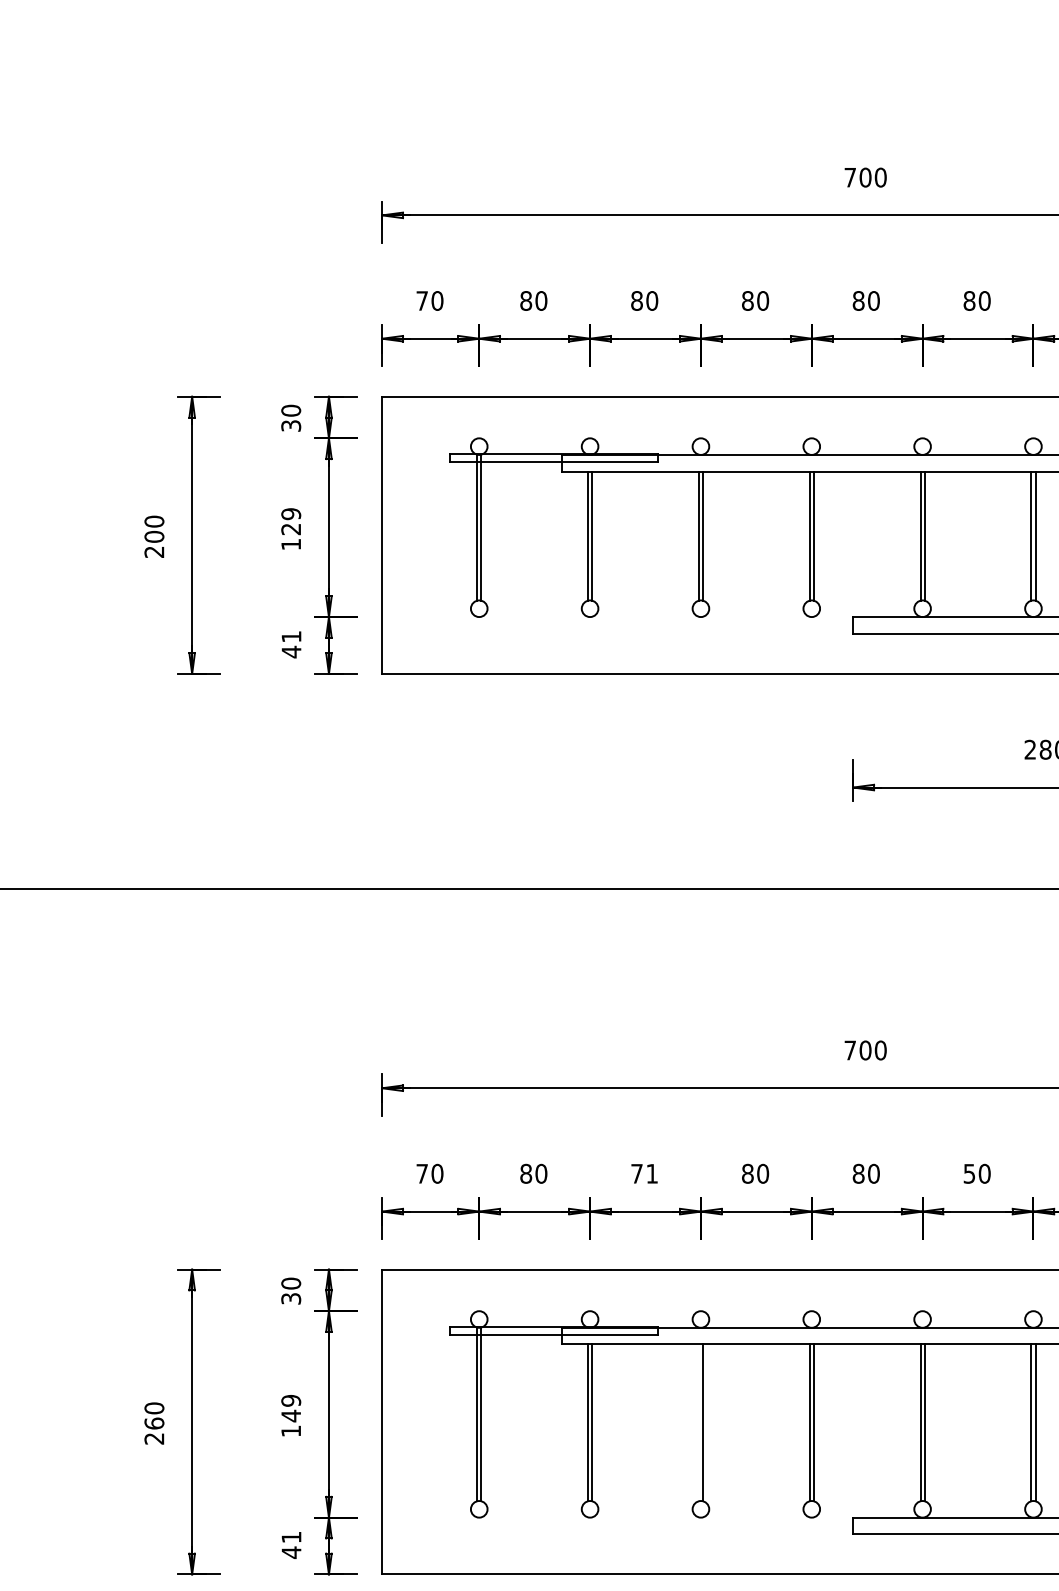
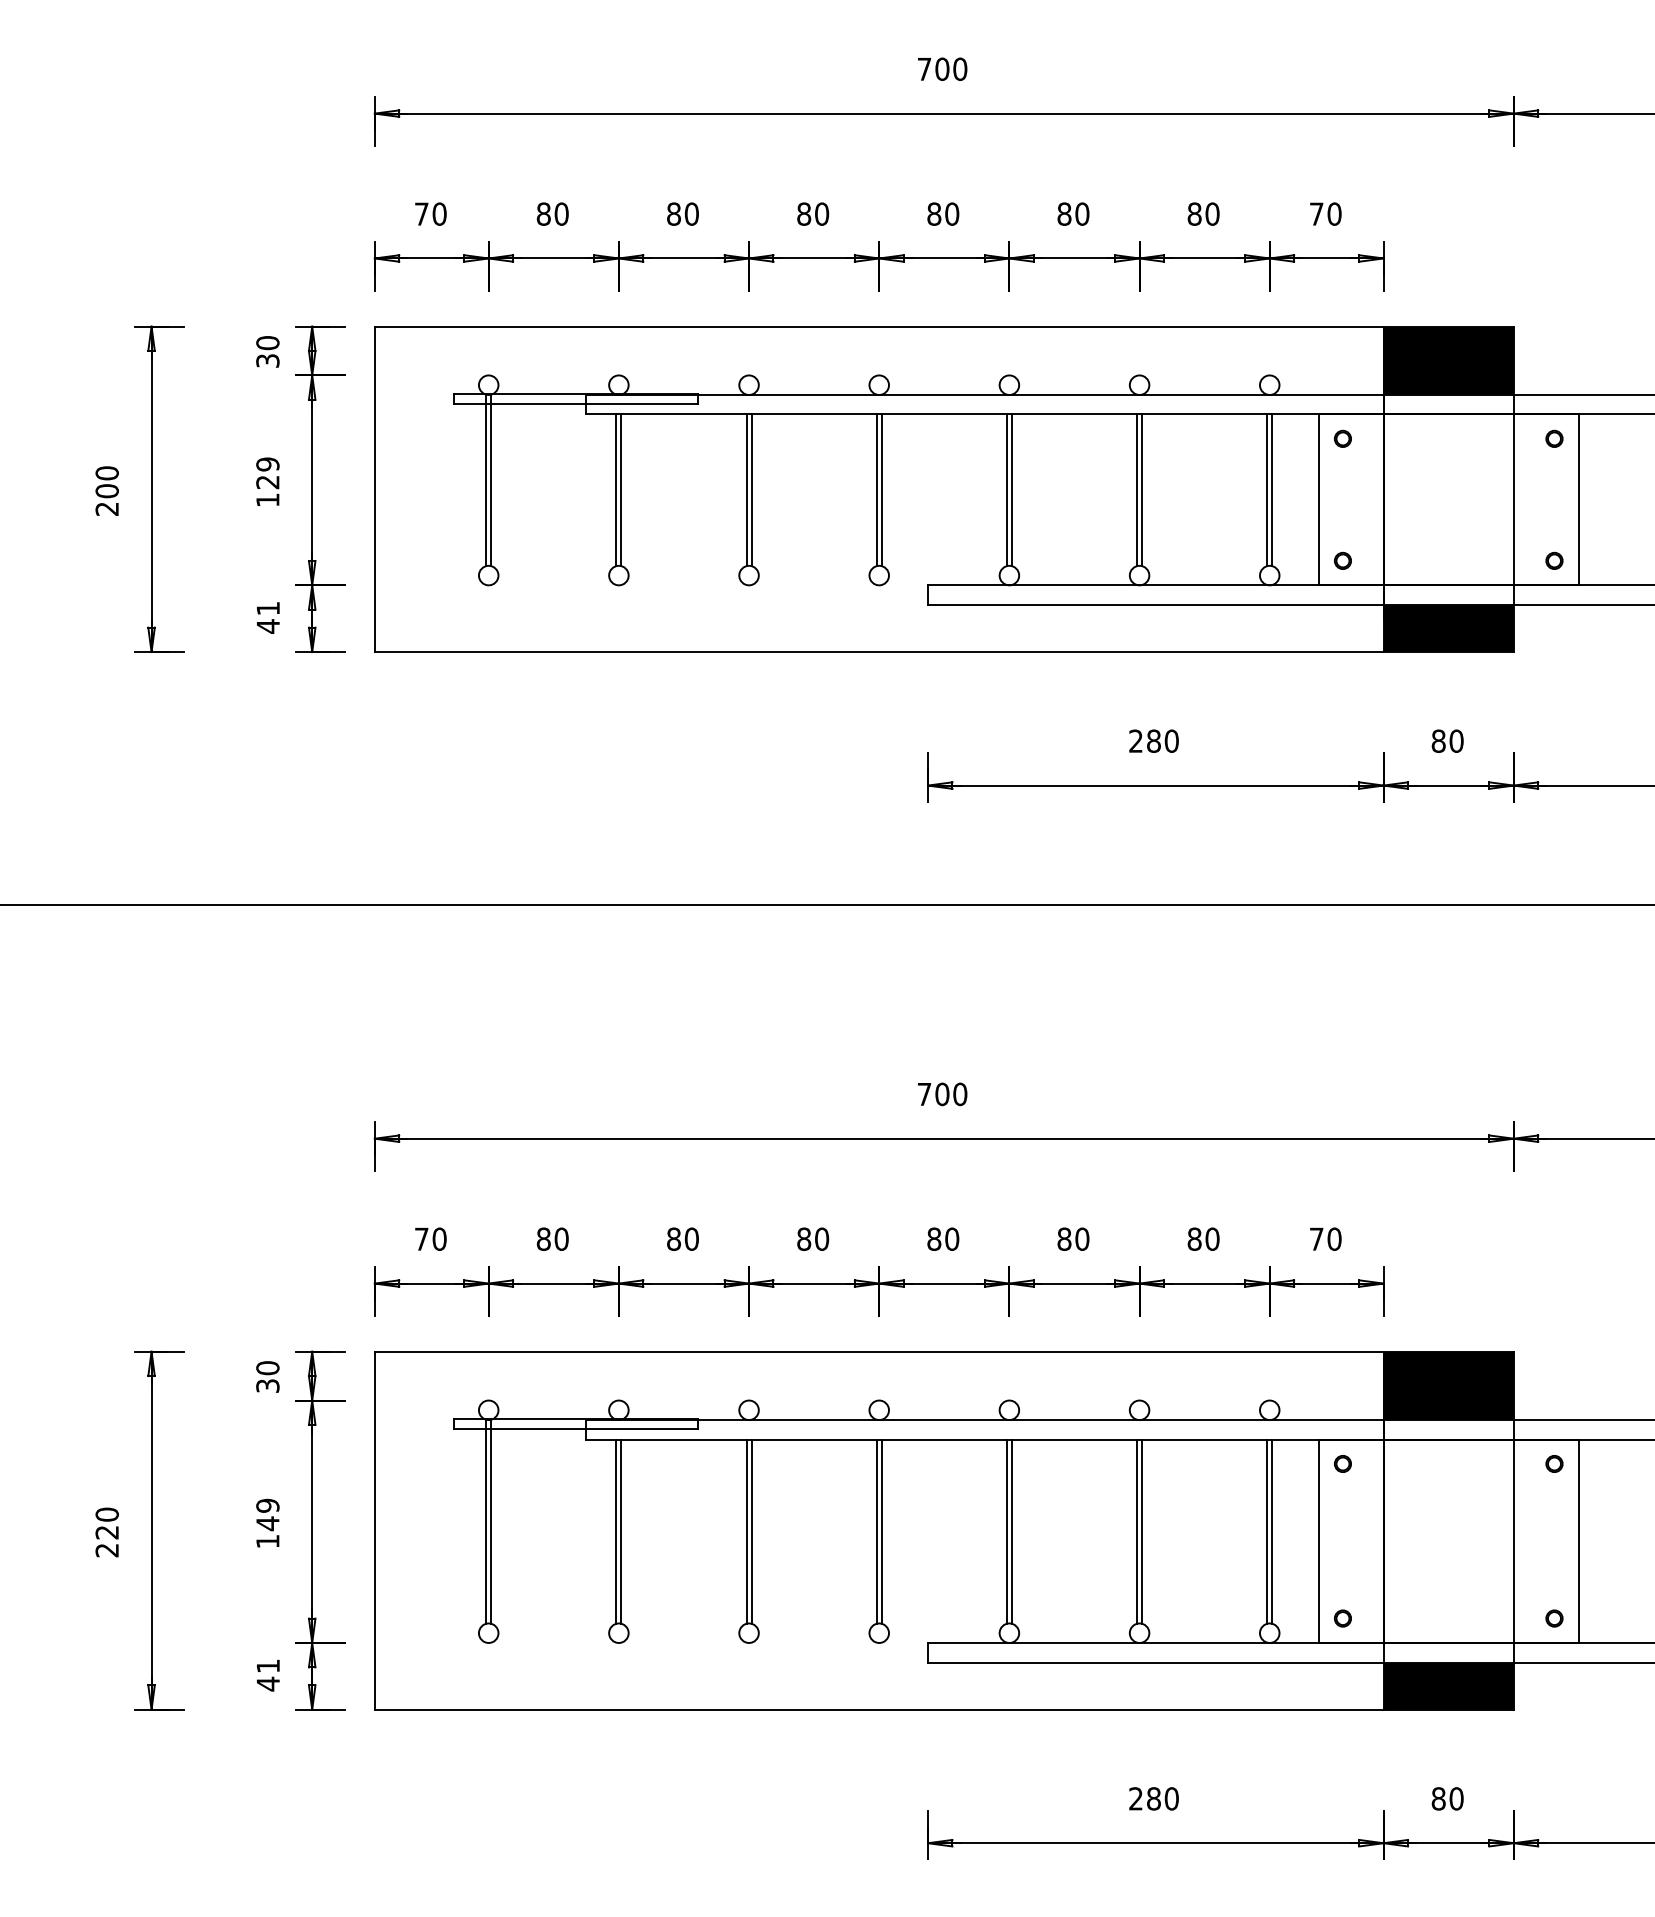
text: (644, 1173) -> (682, 1238), 71 -> 80
text: (969, 1173) -> (1064, 1238), 50 -> 80
line: (698, 1422) -> (746, 1531), added
text: (153, 1423) -> (106, 1532), 260 -> 220

